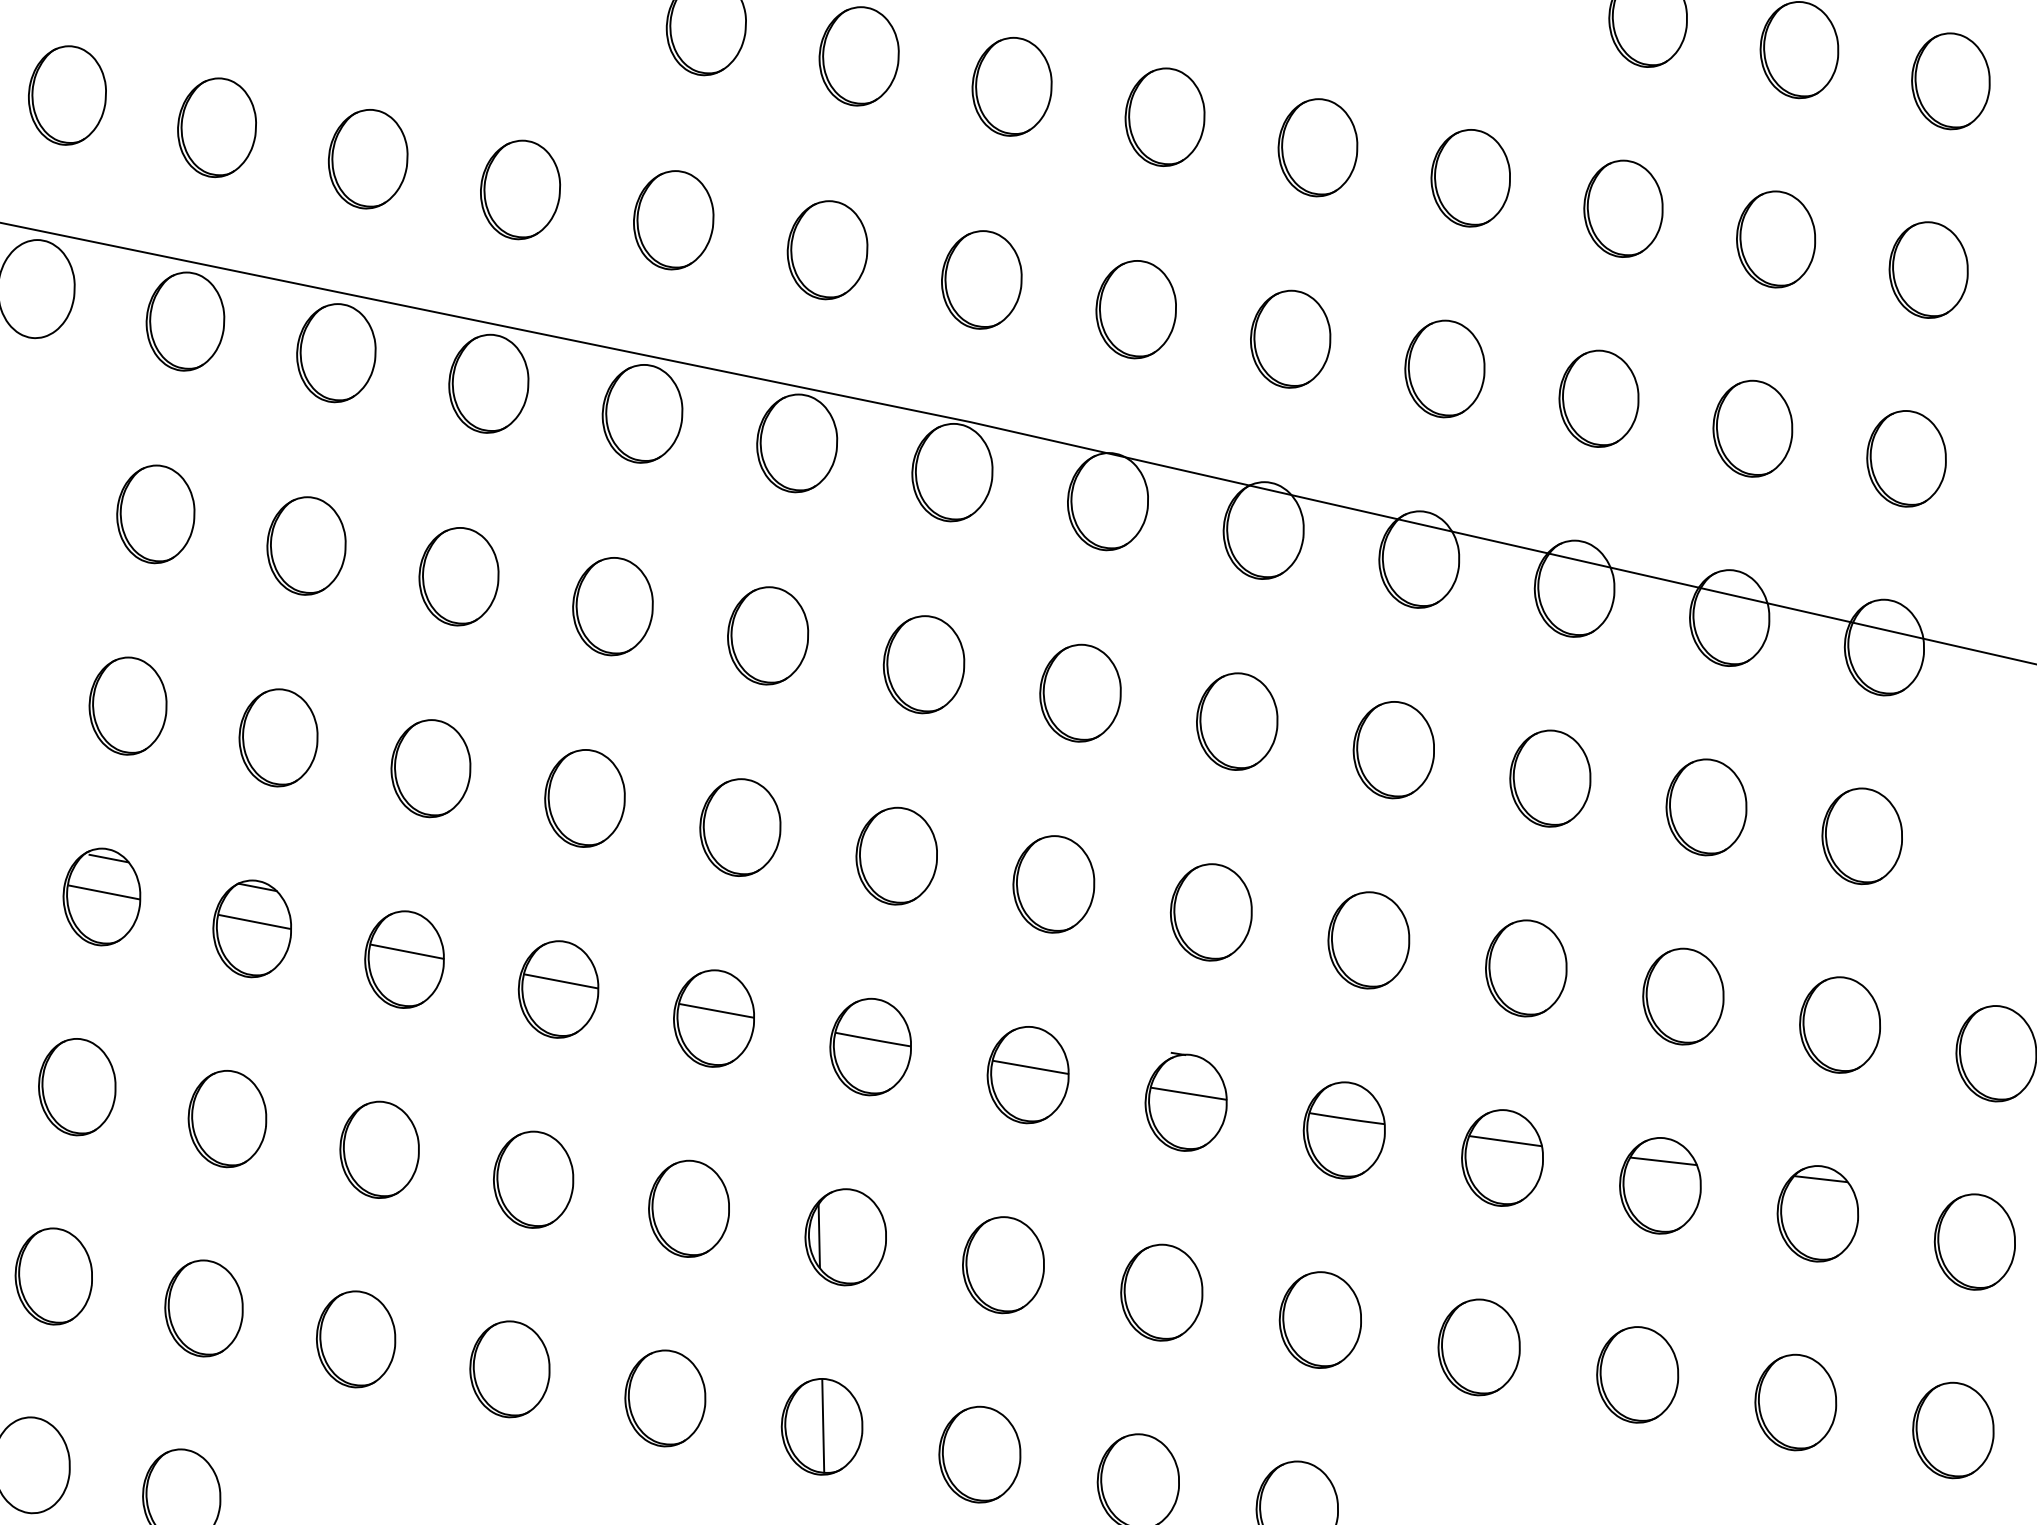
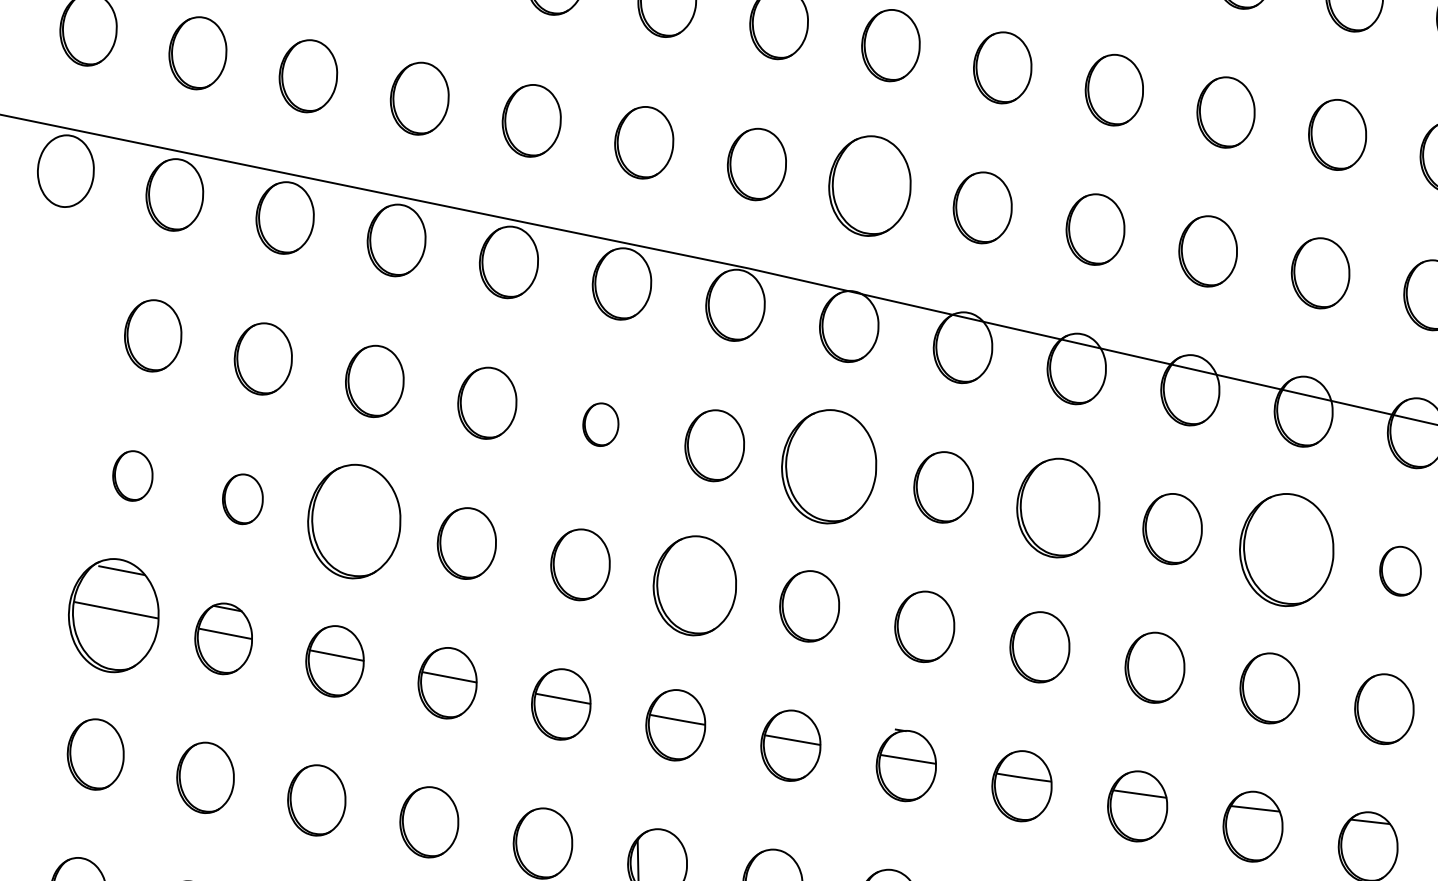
part: (1135, 309) -> (869, 186), size x1.4
part: (768, 635) -> (601, 424), size x0.6
part: (1080, 692) -> (829, 466), size x1.6
part: (127, 705) -> (132, 475), size x0.7
part: (278, 737) -> (242, 499), size x0.7
part: (1393, 750) -> (1057, 508), size x1.4
part: (430, 768) -> (353, 521), size x1.6
part: (1706, 807) -> (1286, 550), size x1.6
part: (1861, 836) -> (1400, 571), size x0.7
part: (896, 855) -> (694, 585), size x1.4
part: (101, 896) -> (113, 615), size x1.6

